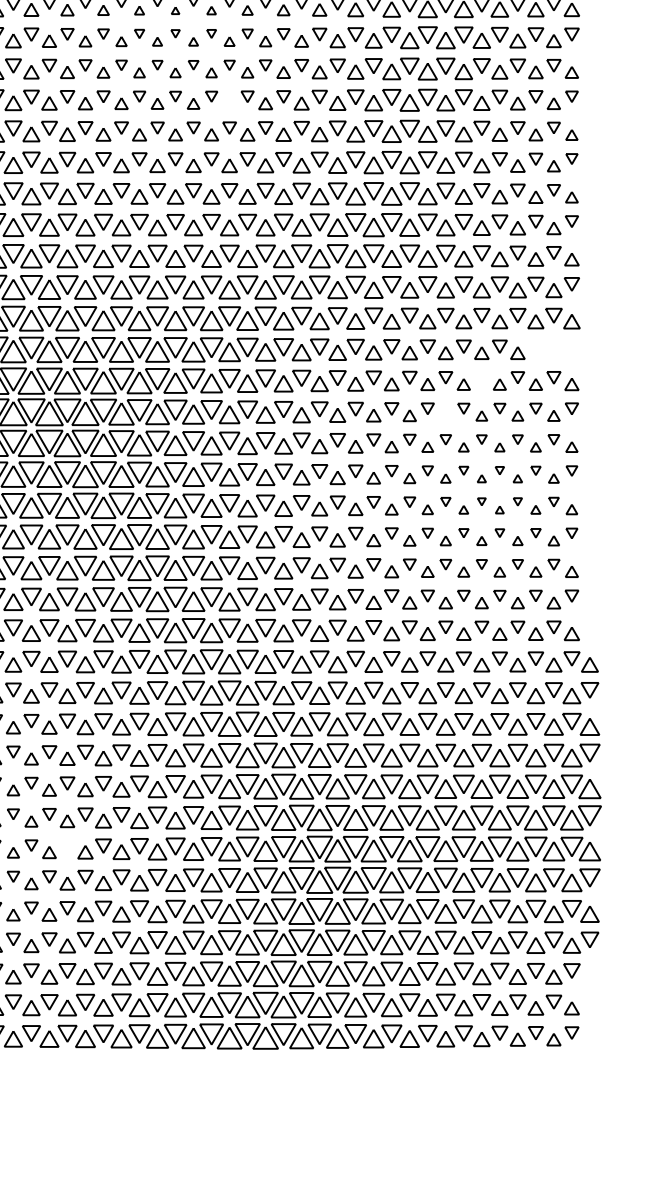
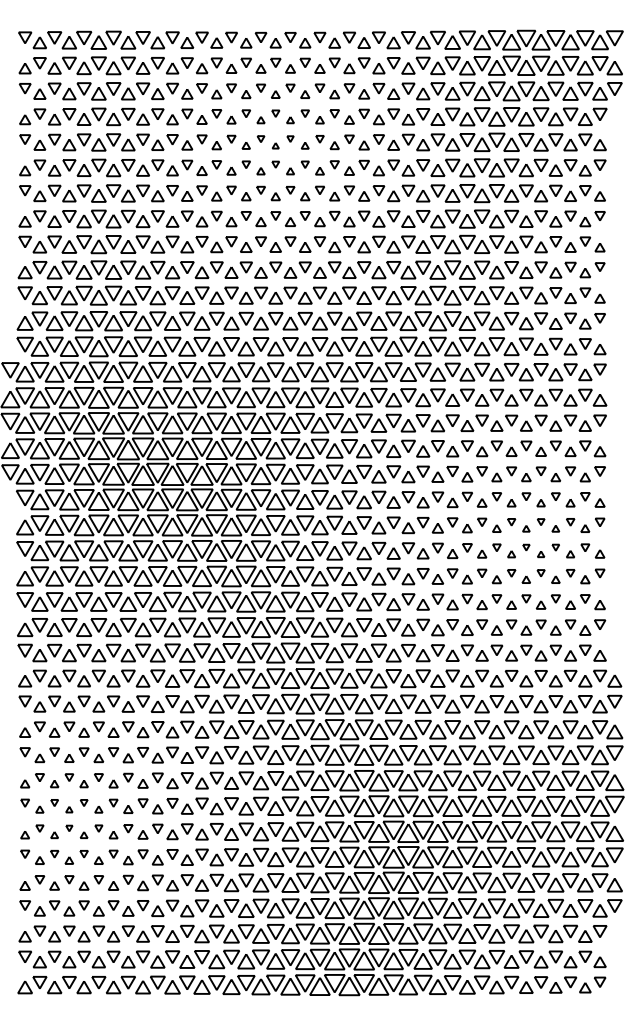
part: (229, 104) -> (319, 222), added
part: (554, 348) -> (585, 422), added
part: (482, 376) -> (526, 445), added
part: (445, 416) -> (496, 477), added
part: (67, 845) -> (187, 828), added

